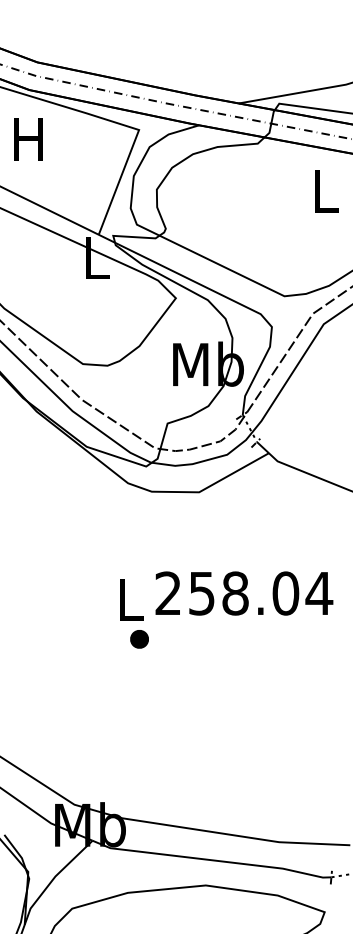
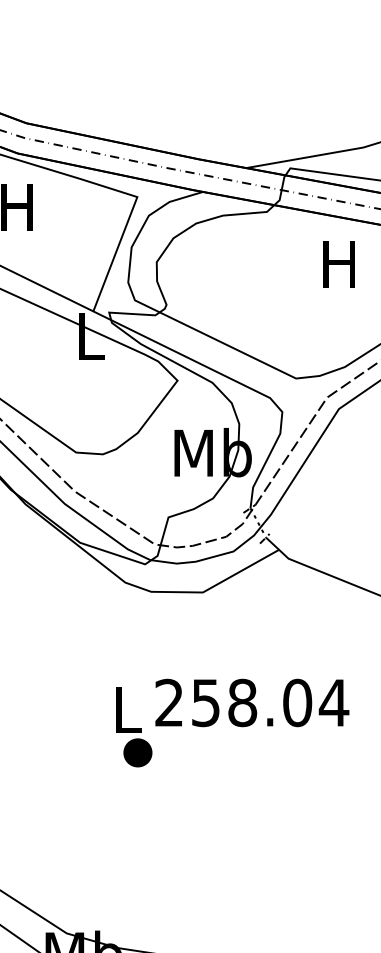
text: (324, 191) -> (339, 264), L -> H
part: (139, 639) -> (137, 753), size x1.4

